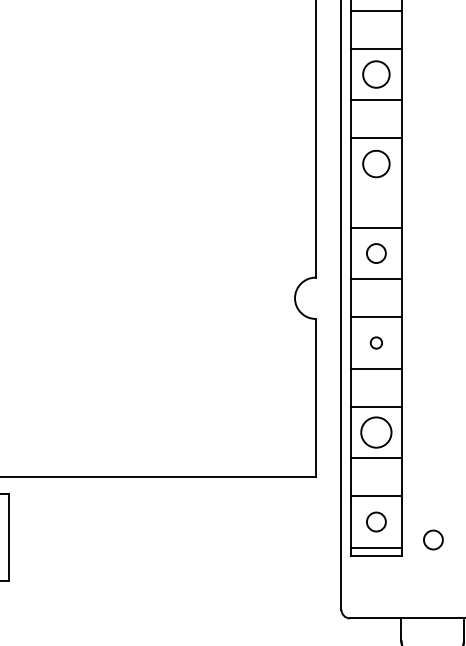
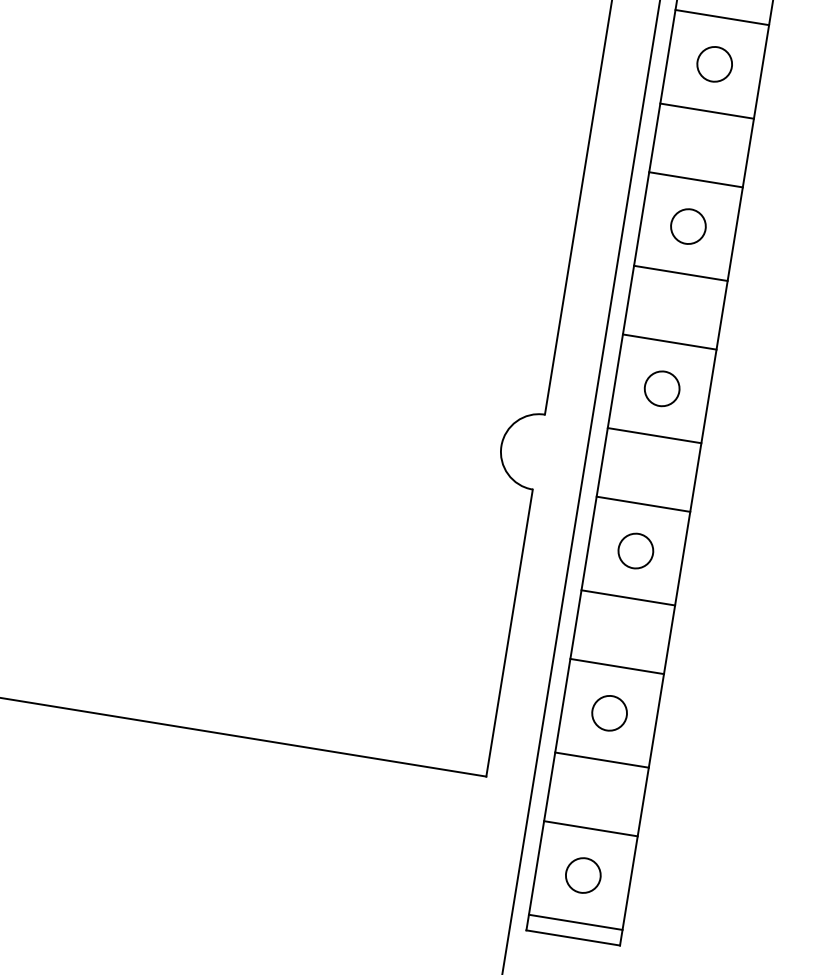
circle: (376, 74) -> (714, 64), size x0.71
circle: (376, 163) -> (688, 225), size x0.71
line: (376, 189) -> (681, 272), added
circle: (376, 342) -> (636, 550), size x1.67
circle: (376, 432) -> (609, 713), size x0.62
circle: (433, 539) -> (681, 923), removed

